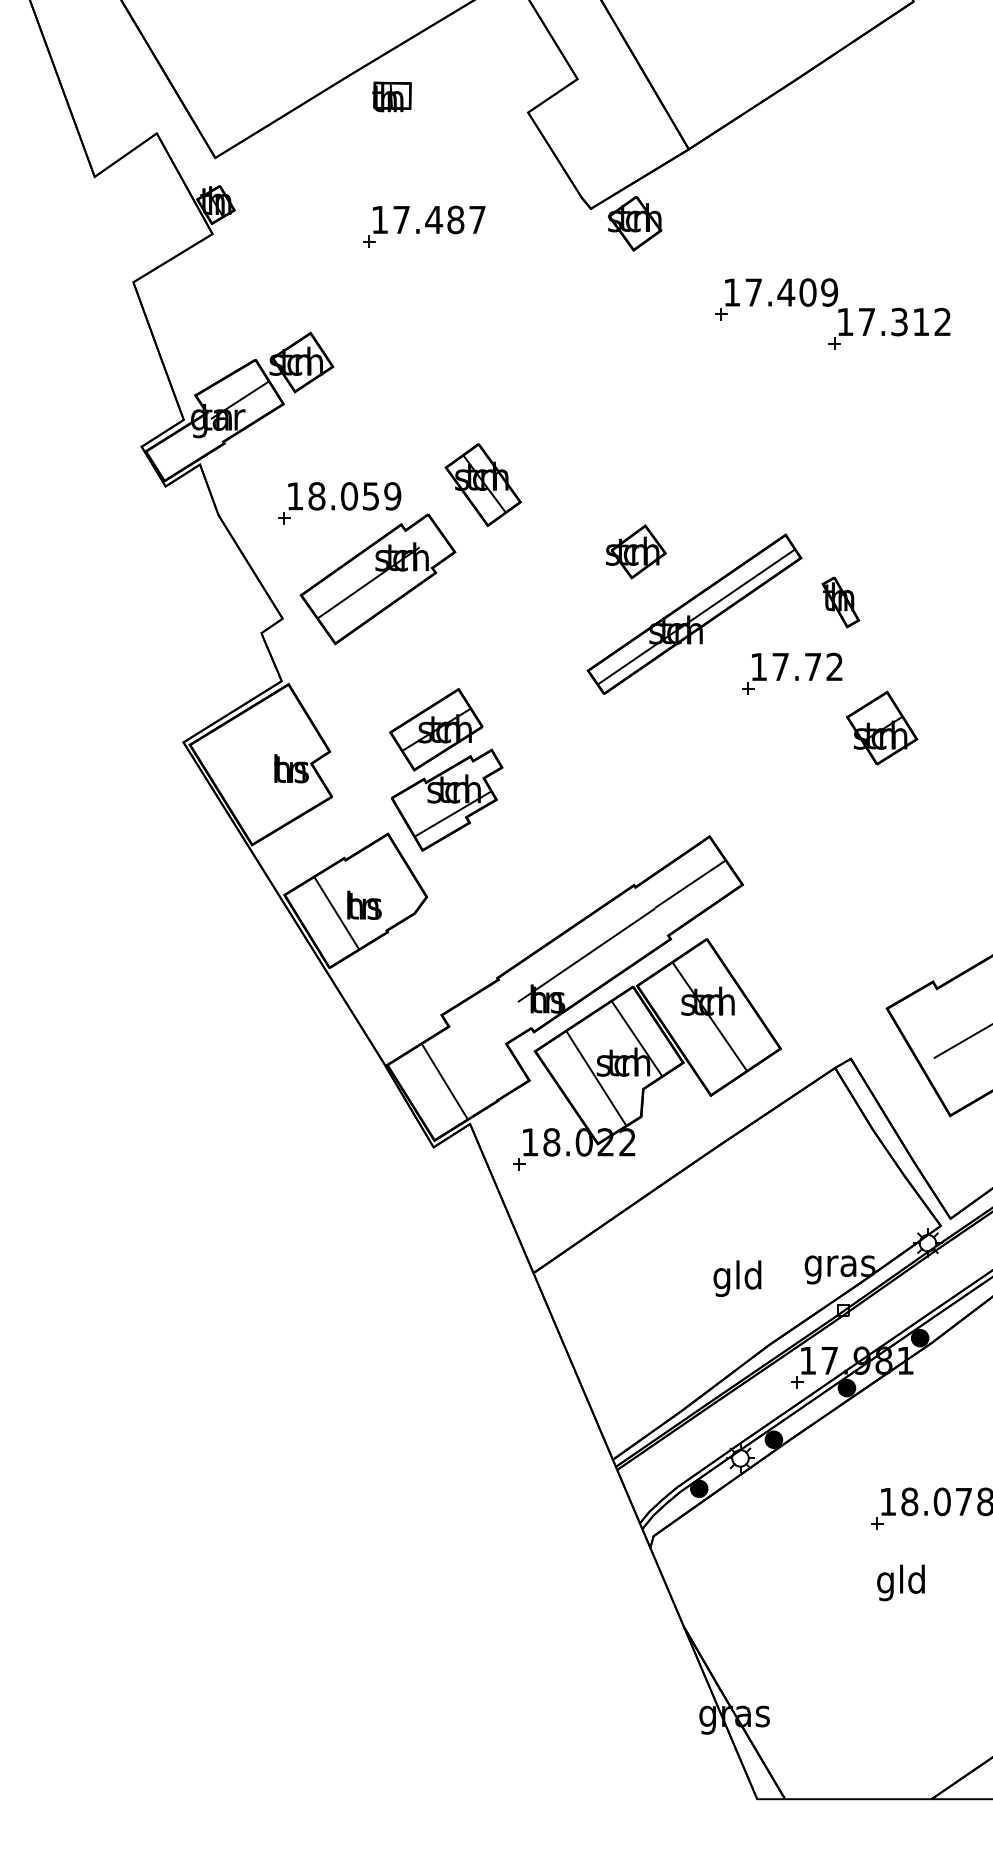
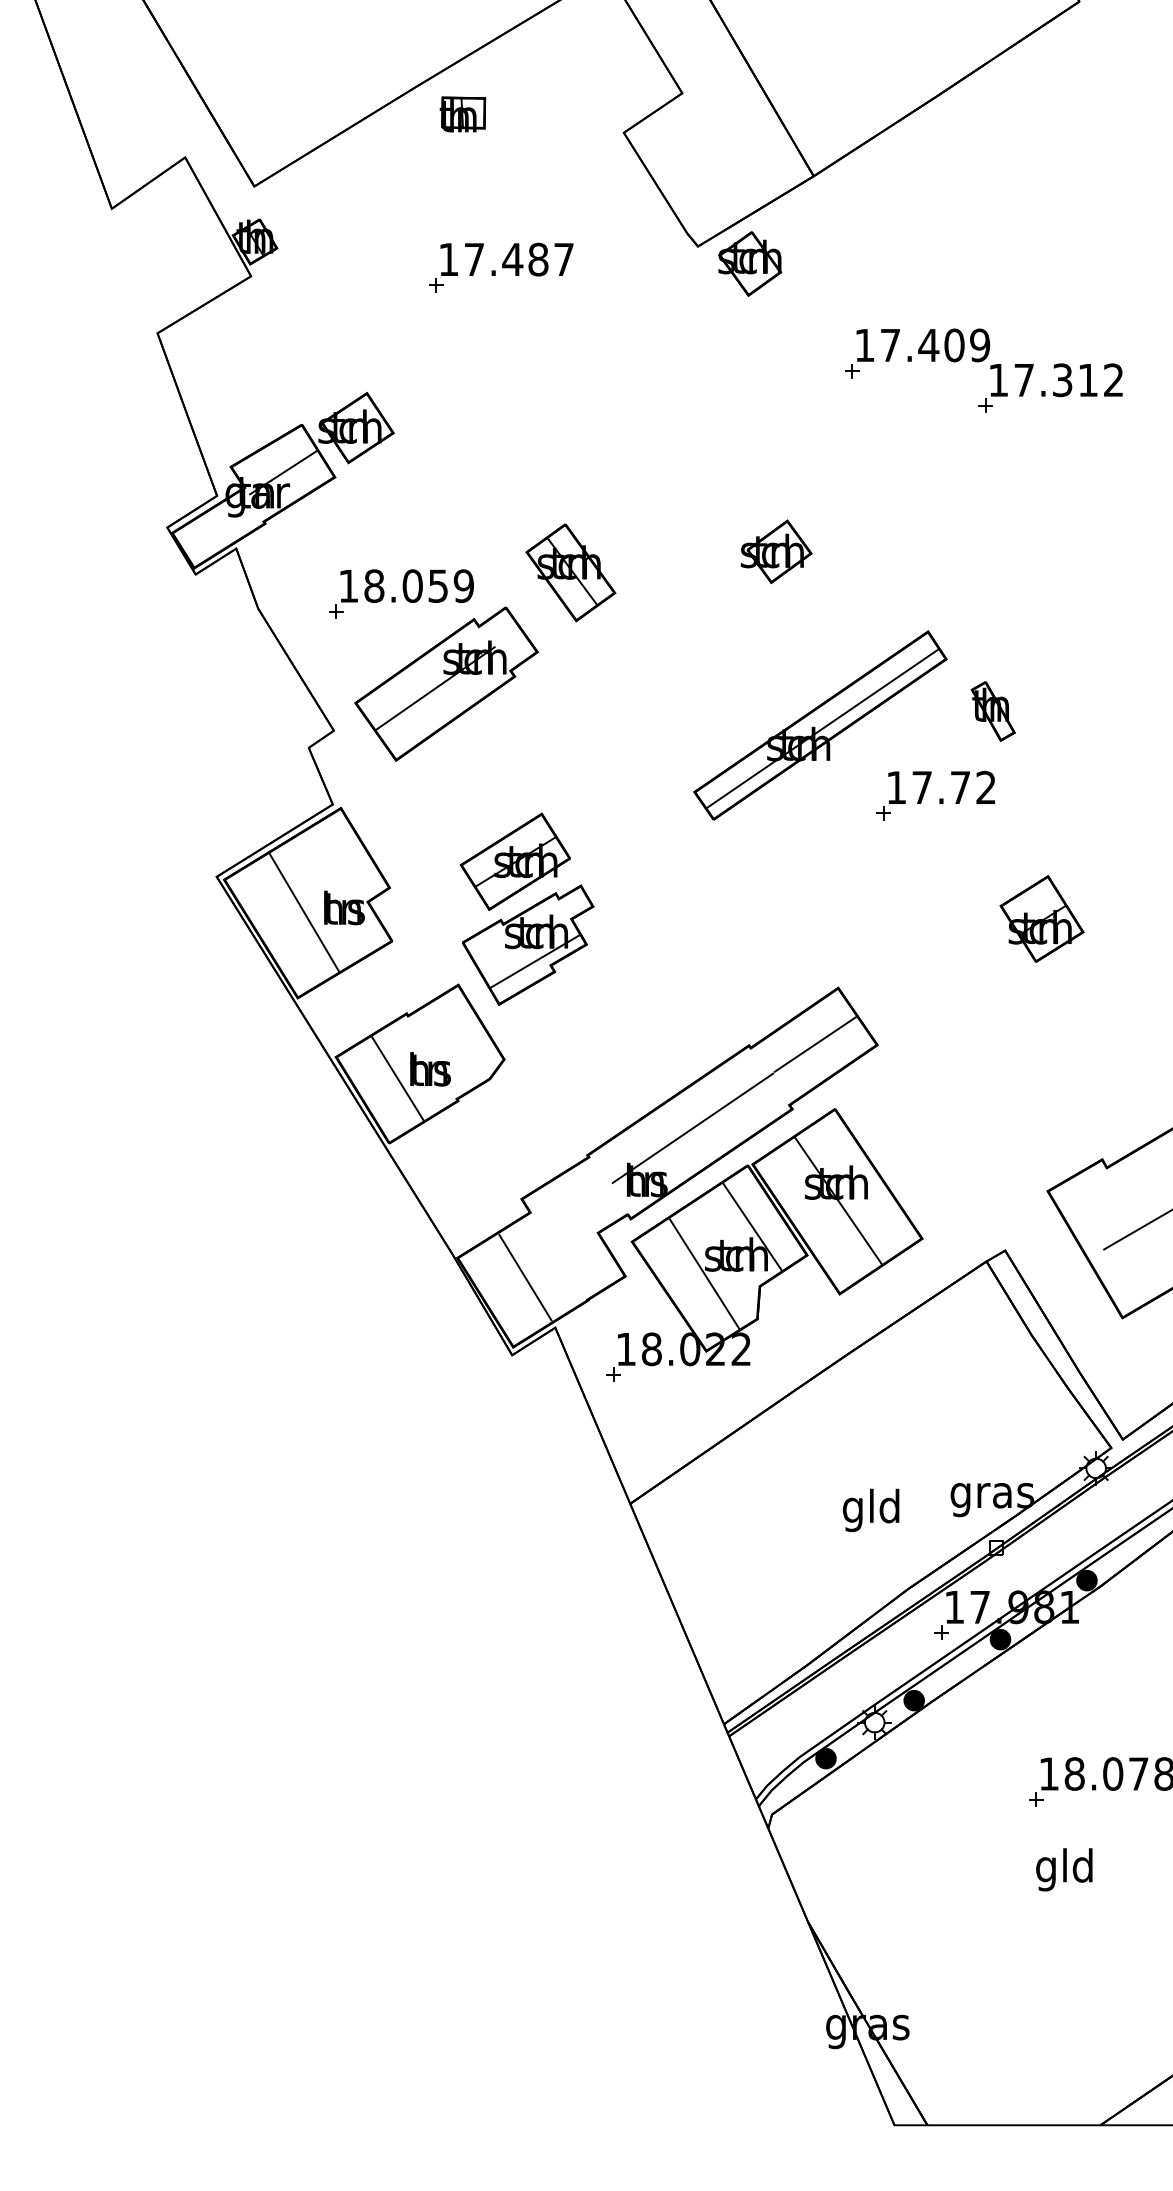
part: (636, 551) -> (776, 551), moved
part: (881, 727) -> (1041, 918), moved
line: (257, 772) -> (304, 912), added

